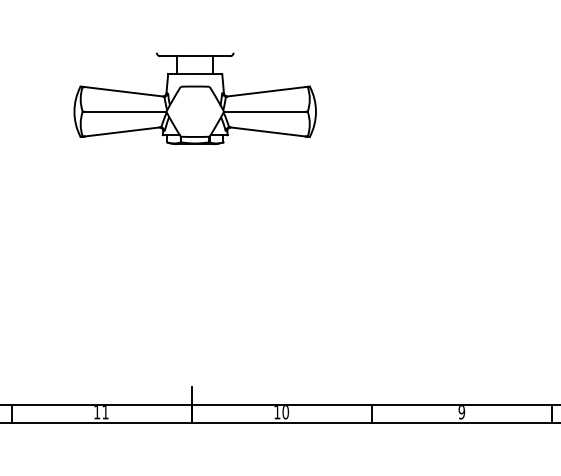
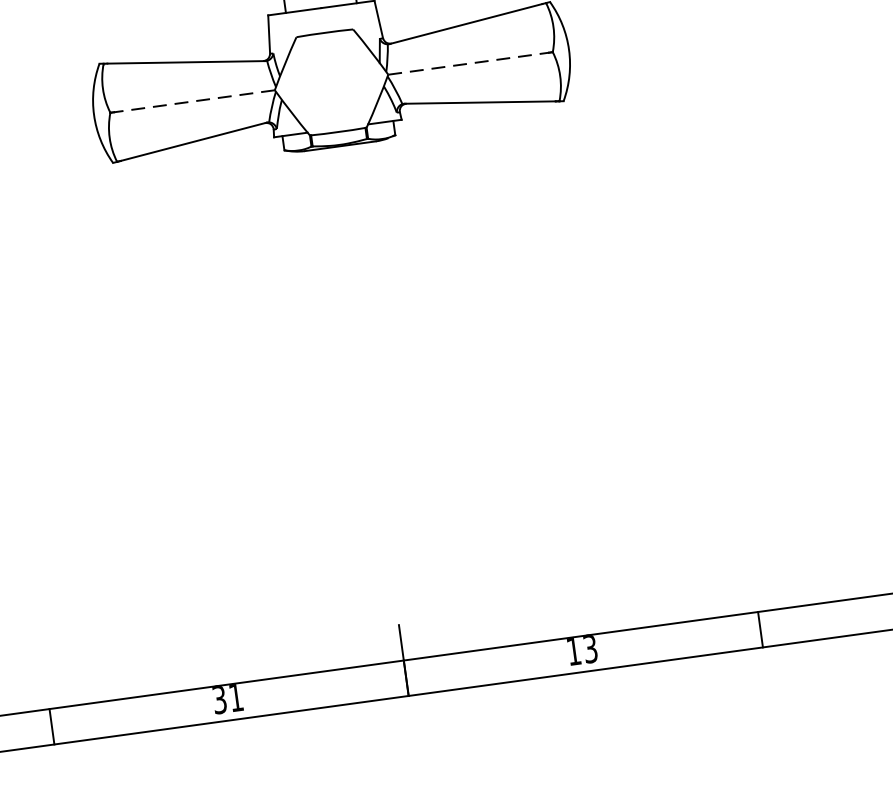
line: (125, 111) -> (194, 100), solid -> dashed
line: (264, 111) -> (467, 63), solid -> dashed
text: (97, 412) -> (220, 700), 11 -> 31
text: (285, 412) -> (590, 649), 10 -> 13

